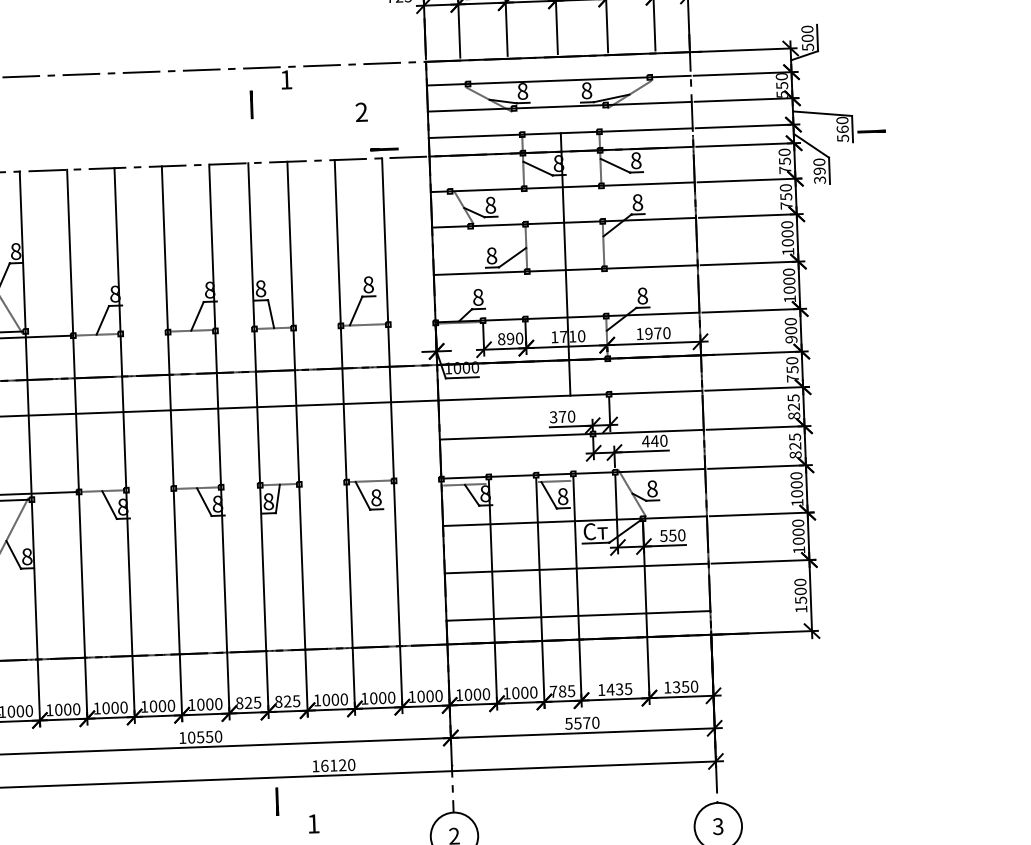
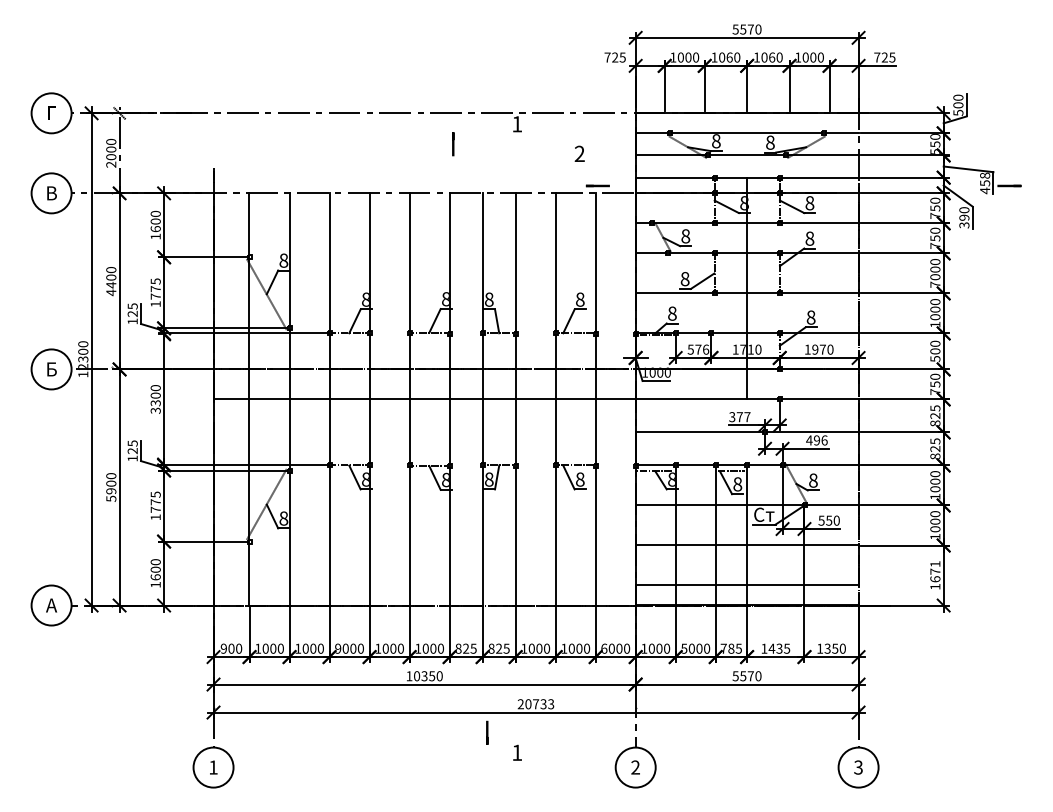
line: (252, 105) -> (453, 144), moved
text: (843, 129) -> (985, 183), 560 -> 458
text: (788, 251) -> (935, 284), 1000 -> 7000
text: (510, 338) -> (698, 349), 890 -> 576
text: (791, 340) -> (935, 359), 900 -> 500
text: (571, 417) -> (747, 417), 370 -> 377
text: (659, 441) -> (820, 440), 440 -> 496
text: (800, 591) -> (935, 571), 1500 -> 1671
text: (507, 693) -> (684, 648), 1000 -> 5000
text: (412, 696) -> (604, 648), 1000 -> 6000
text: (97, 708) -> (338, 648), 1000 -> 9000
text: (200, 736) -> (424, 675), 10550 -> 10350
text: (333, 765) -> (535, 704), 16120 -> 20733

